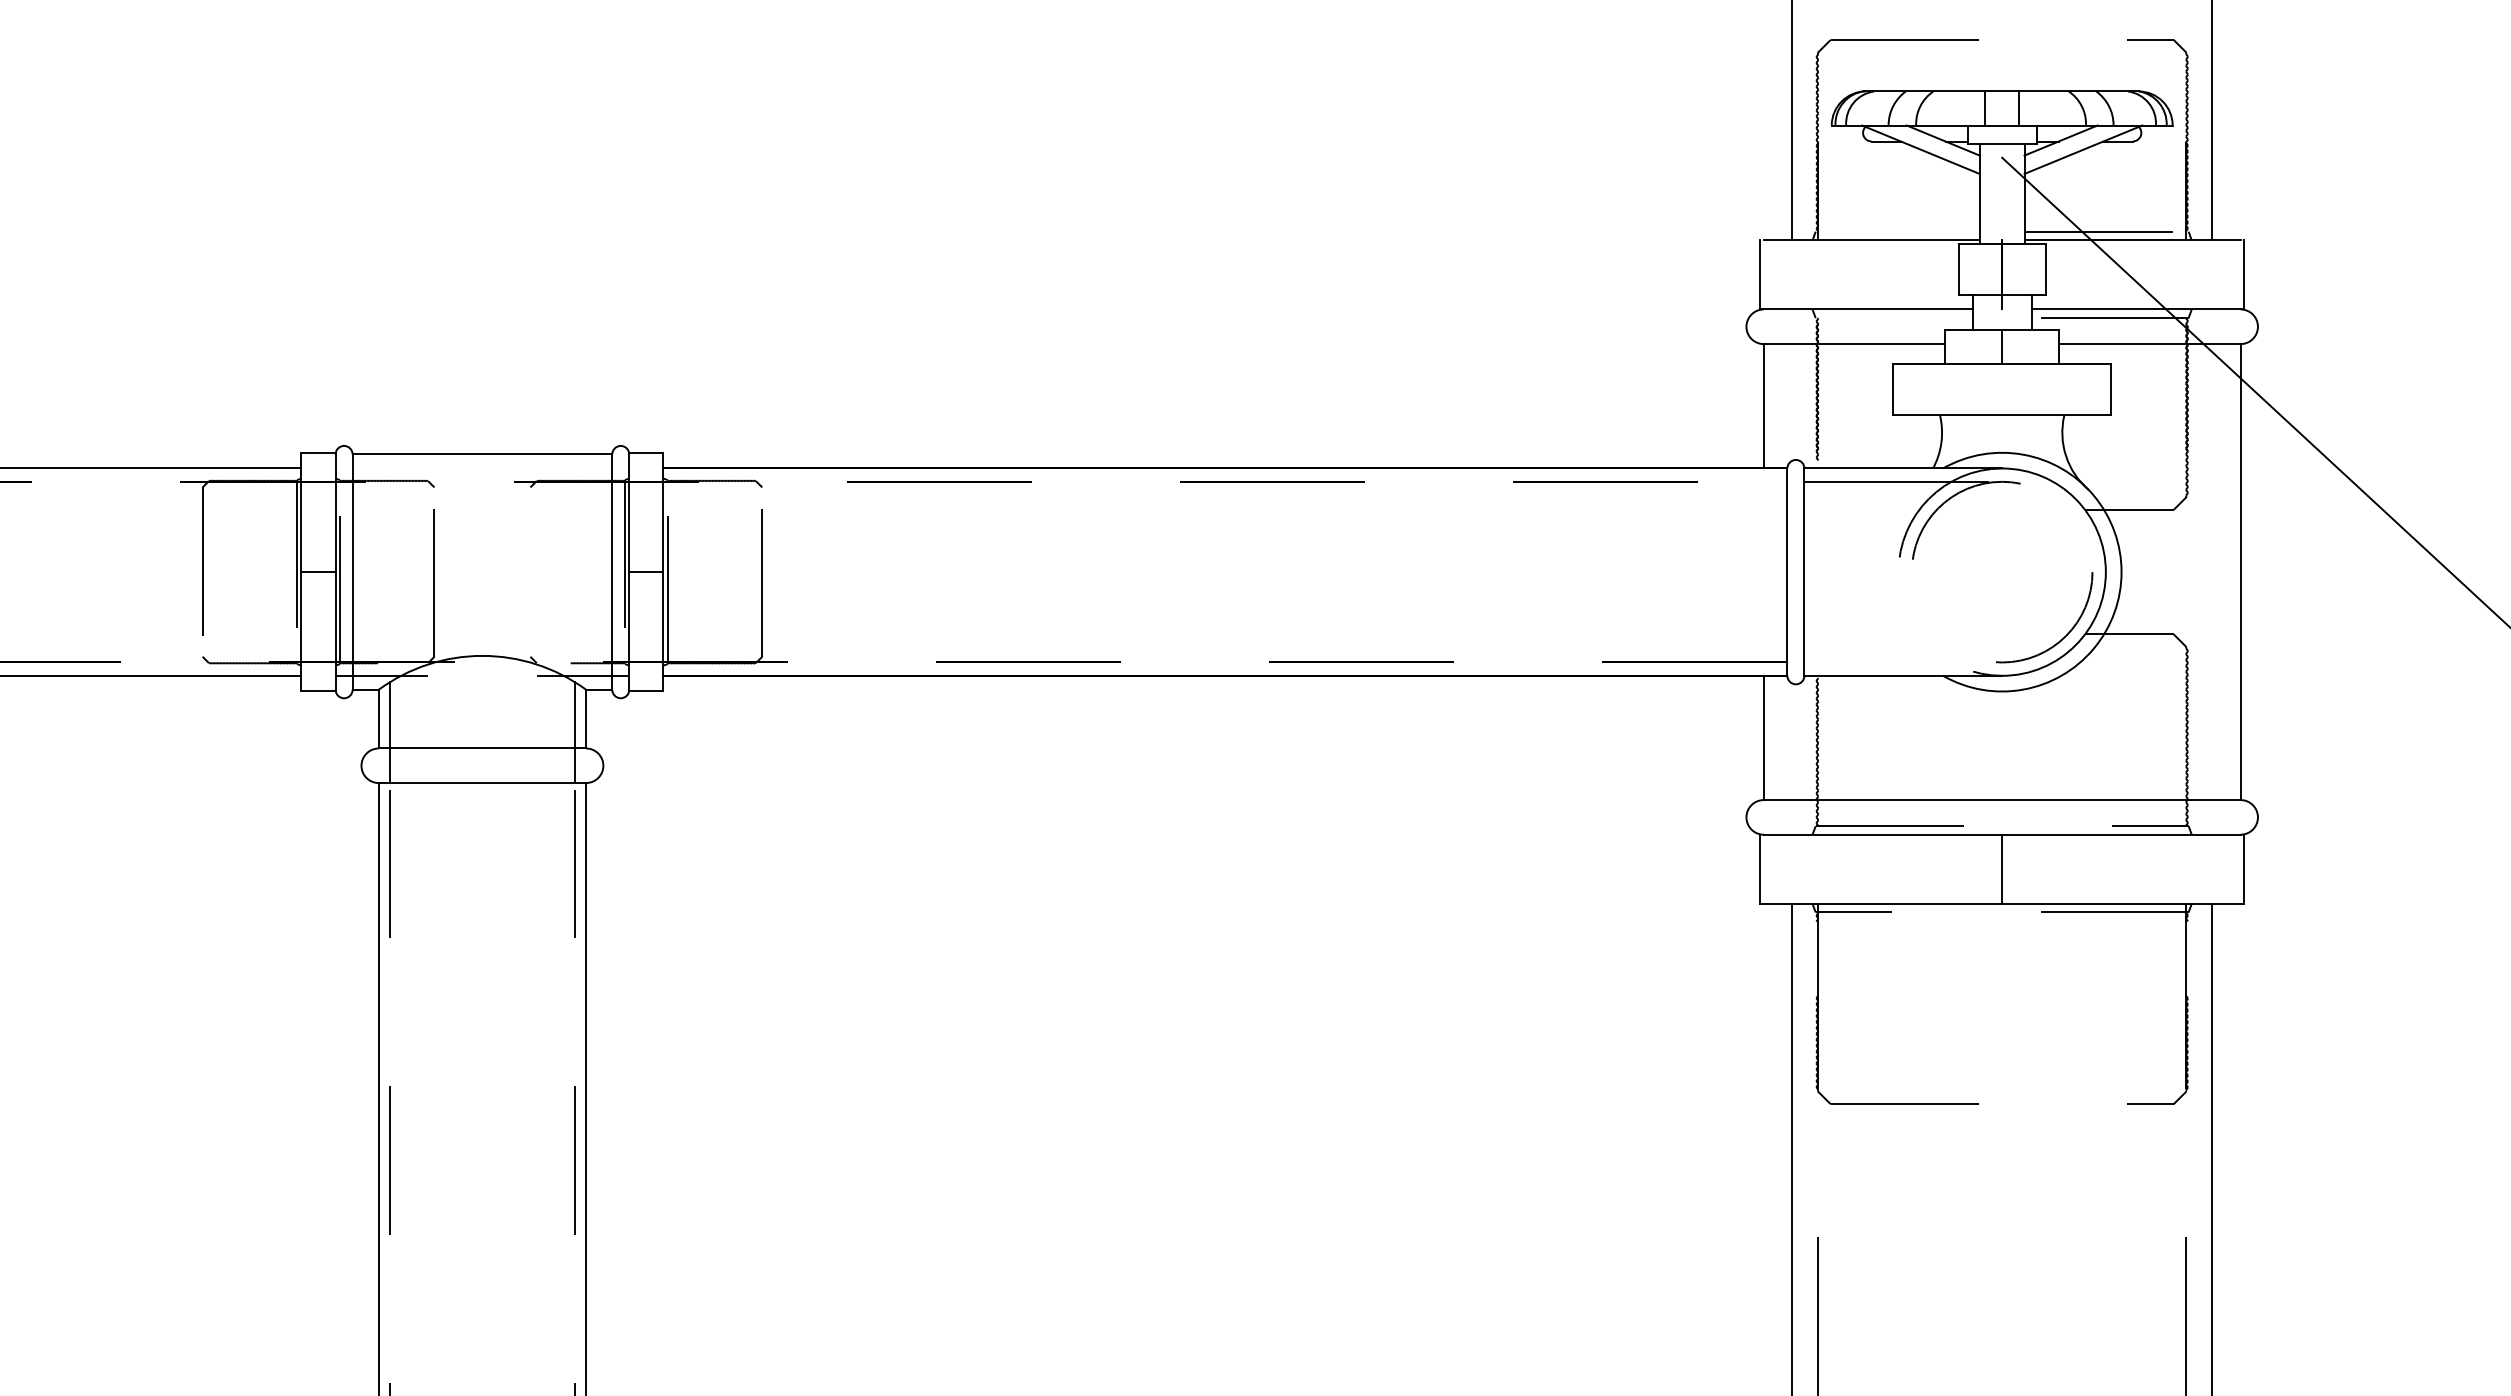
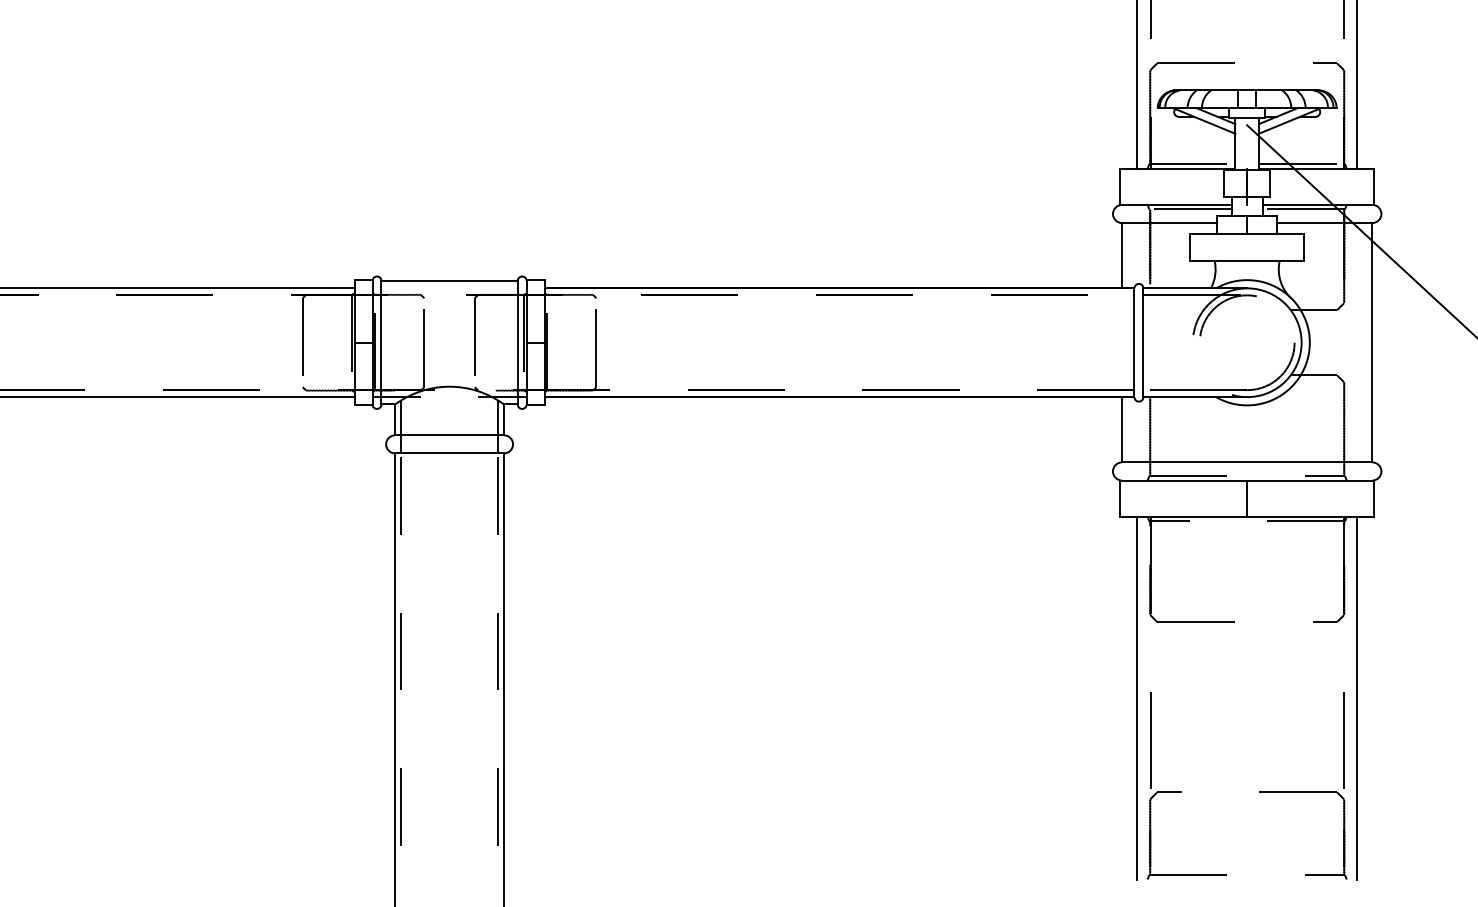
line: (1897, 232) -> (1192, 164), added
line: (1894, 318) -> (1190, 209), added
line: (529, 571) -> (474, 342), added
line: (1903, 663) -> (1195, 390), added

